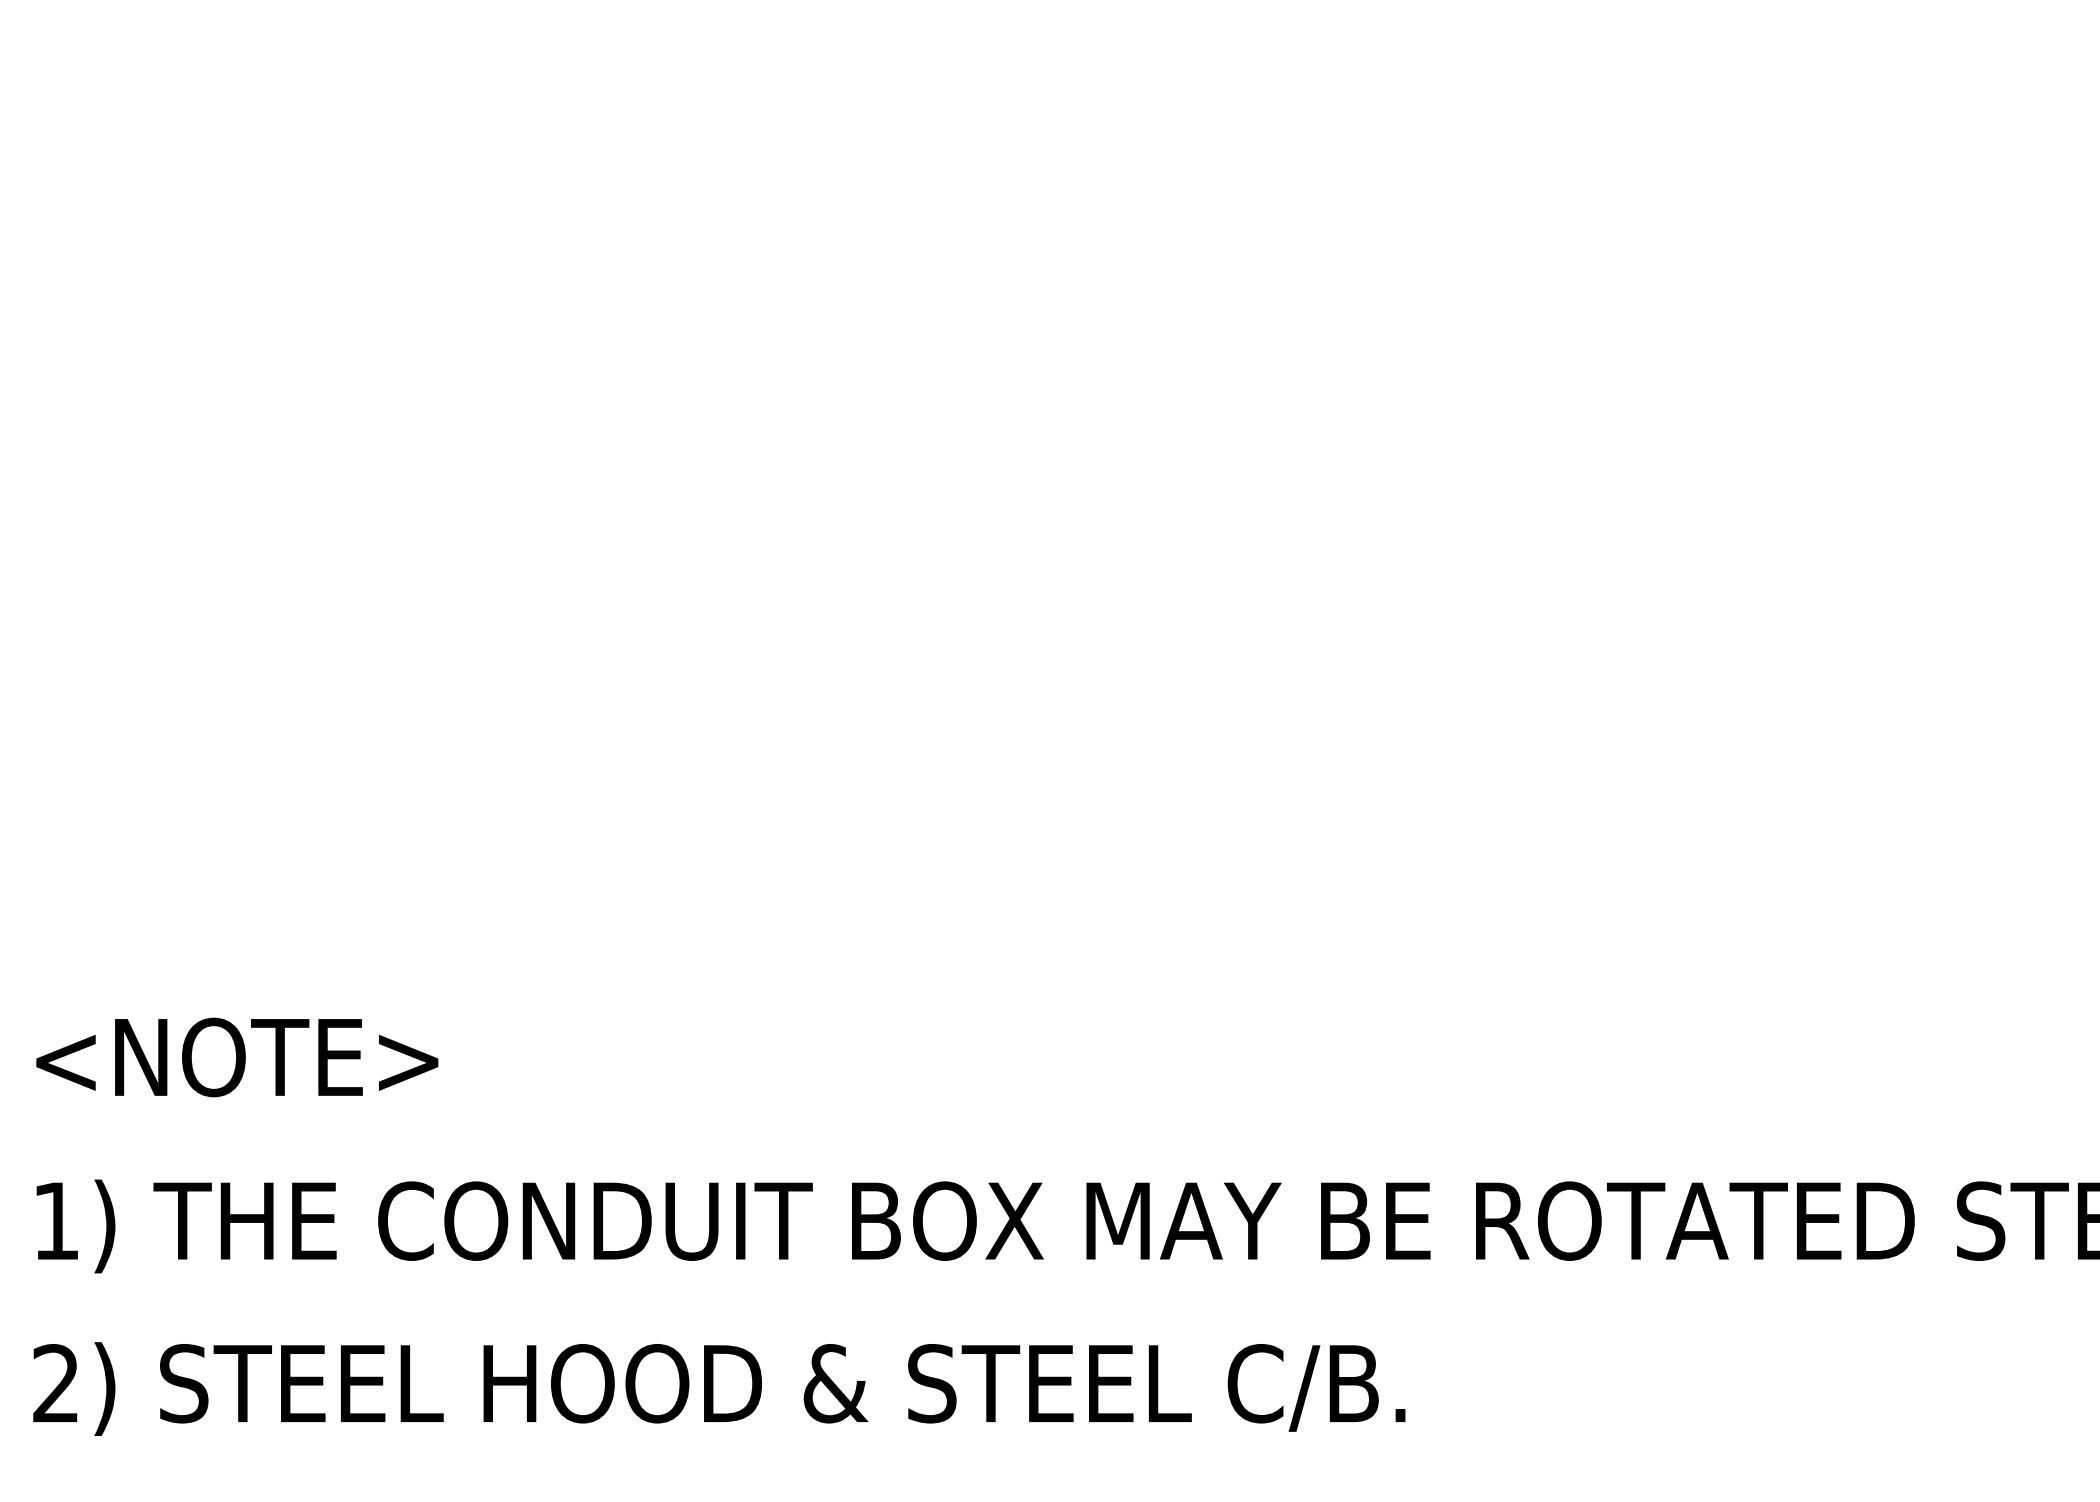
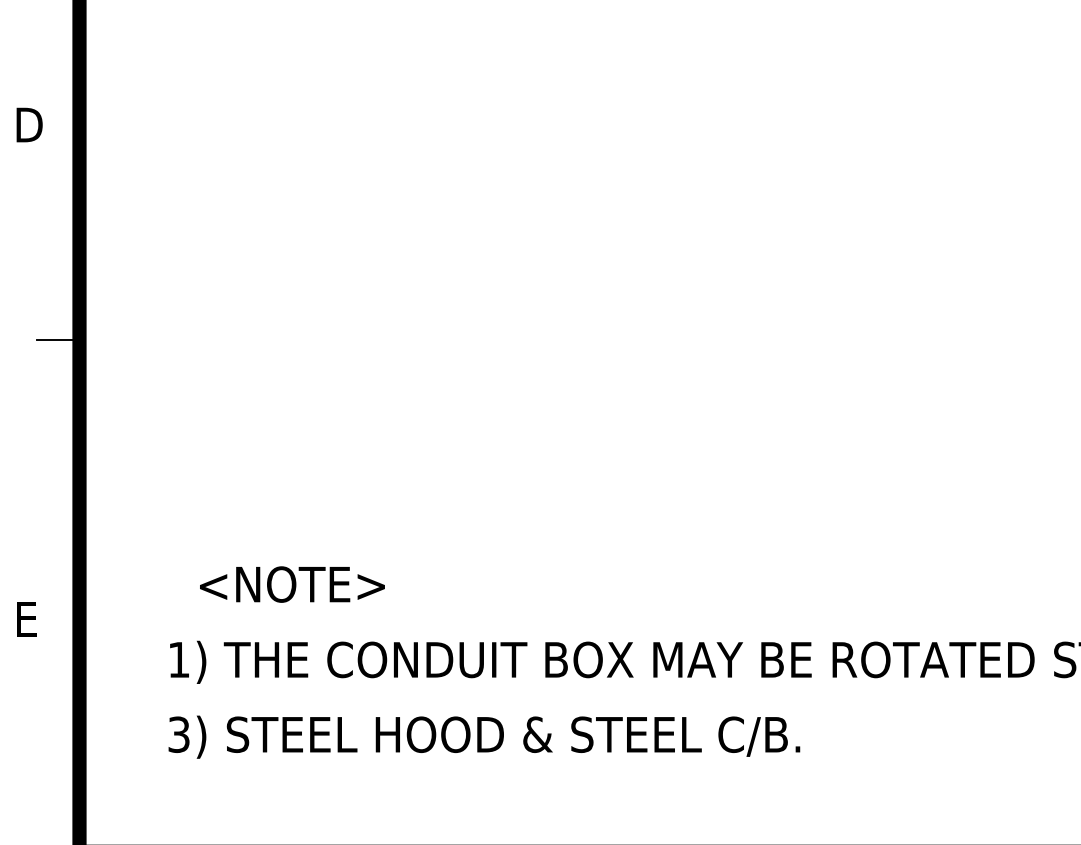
text: (237, 1057) -> (292, 584), moved
text: (54, 1383) -> (178, 734), 2) -> 3)

